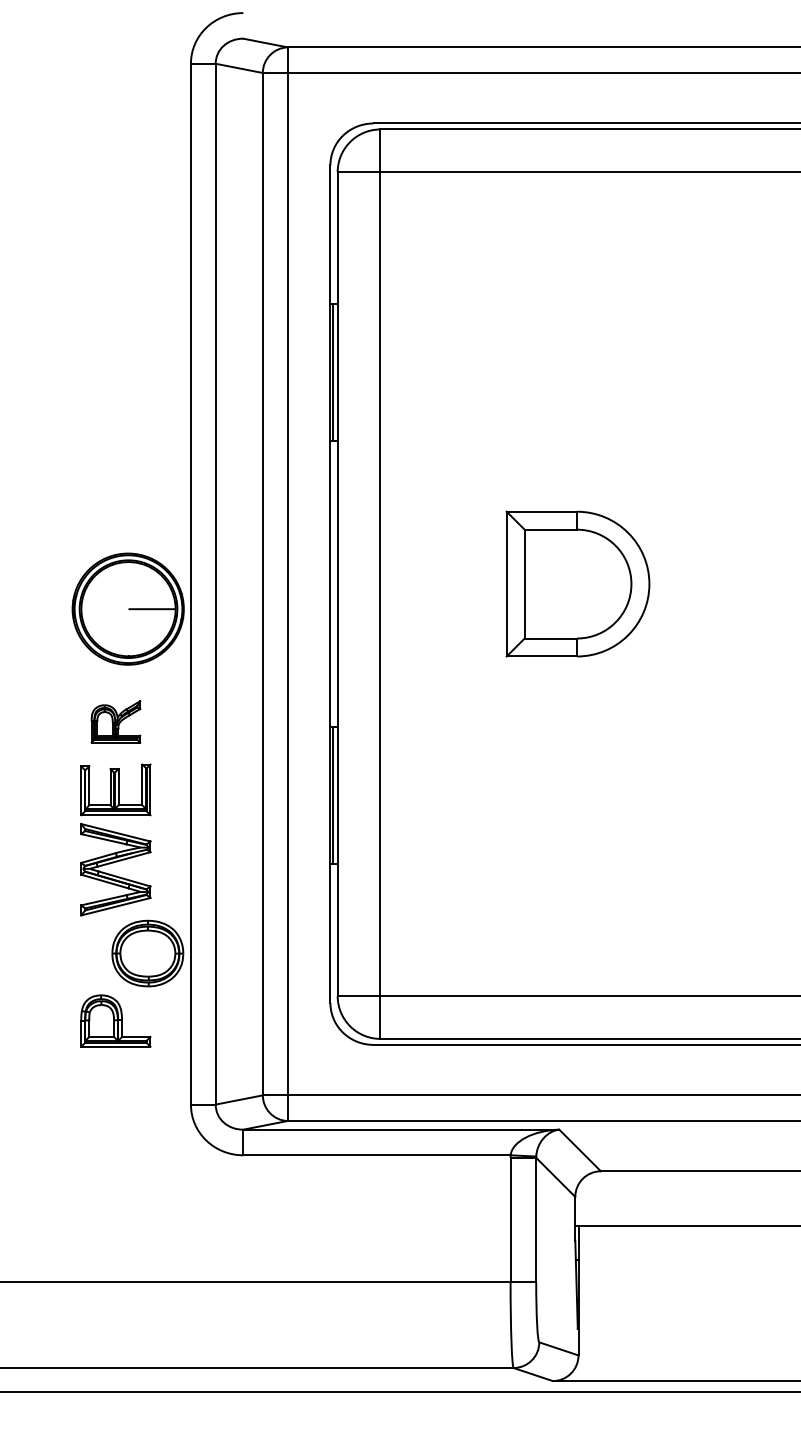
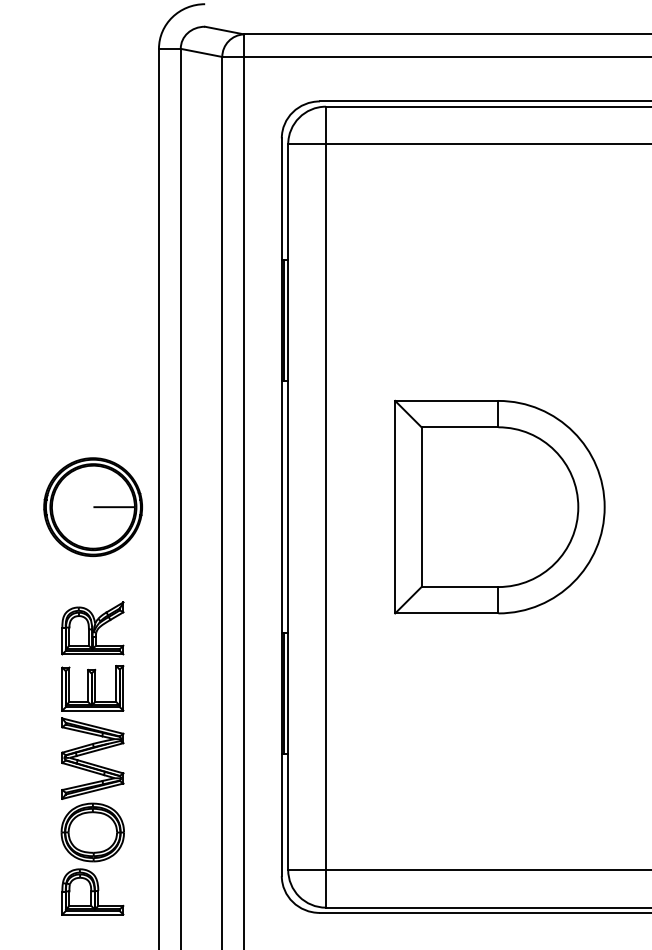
part: (577, 583) -> (499, 506), size x1.67
part: (127, 608) -> (92, 506), moved
part: (115, 721) -> (92, 628), size x1.43
part: (147, 953) -> (92, 832), moved

